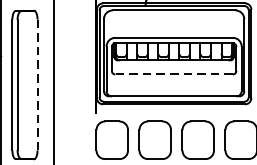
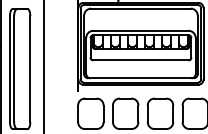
line: (173, 74) -> (140, 60), dashed -> solid
line: (37, 85) -> (30, 69), dashed -> solid

